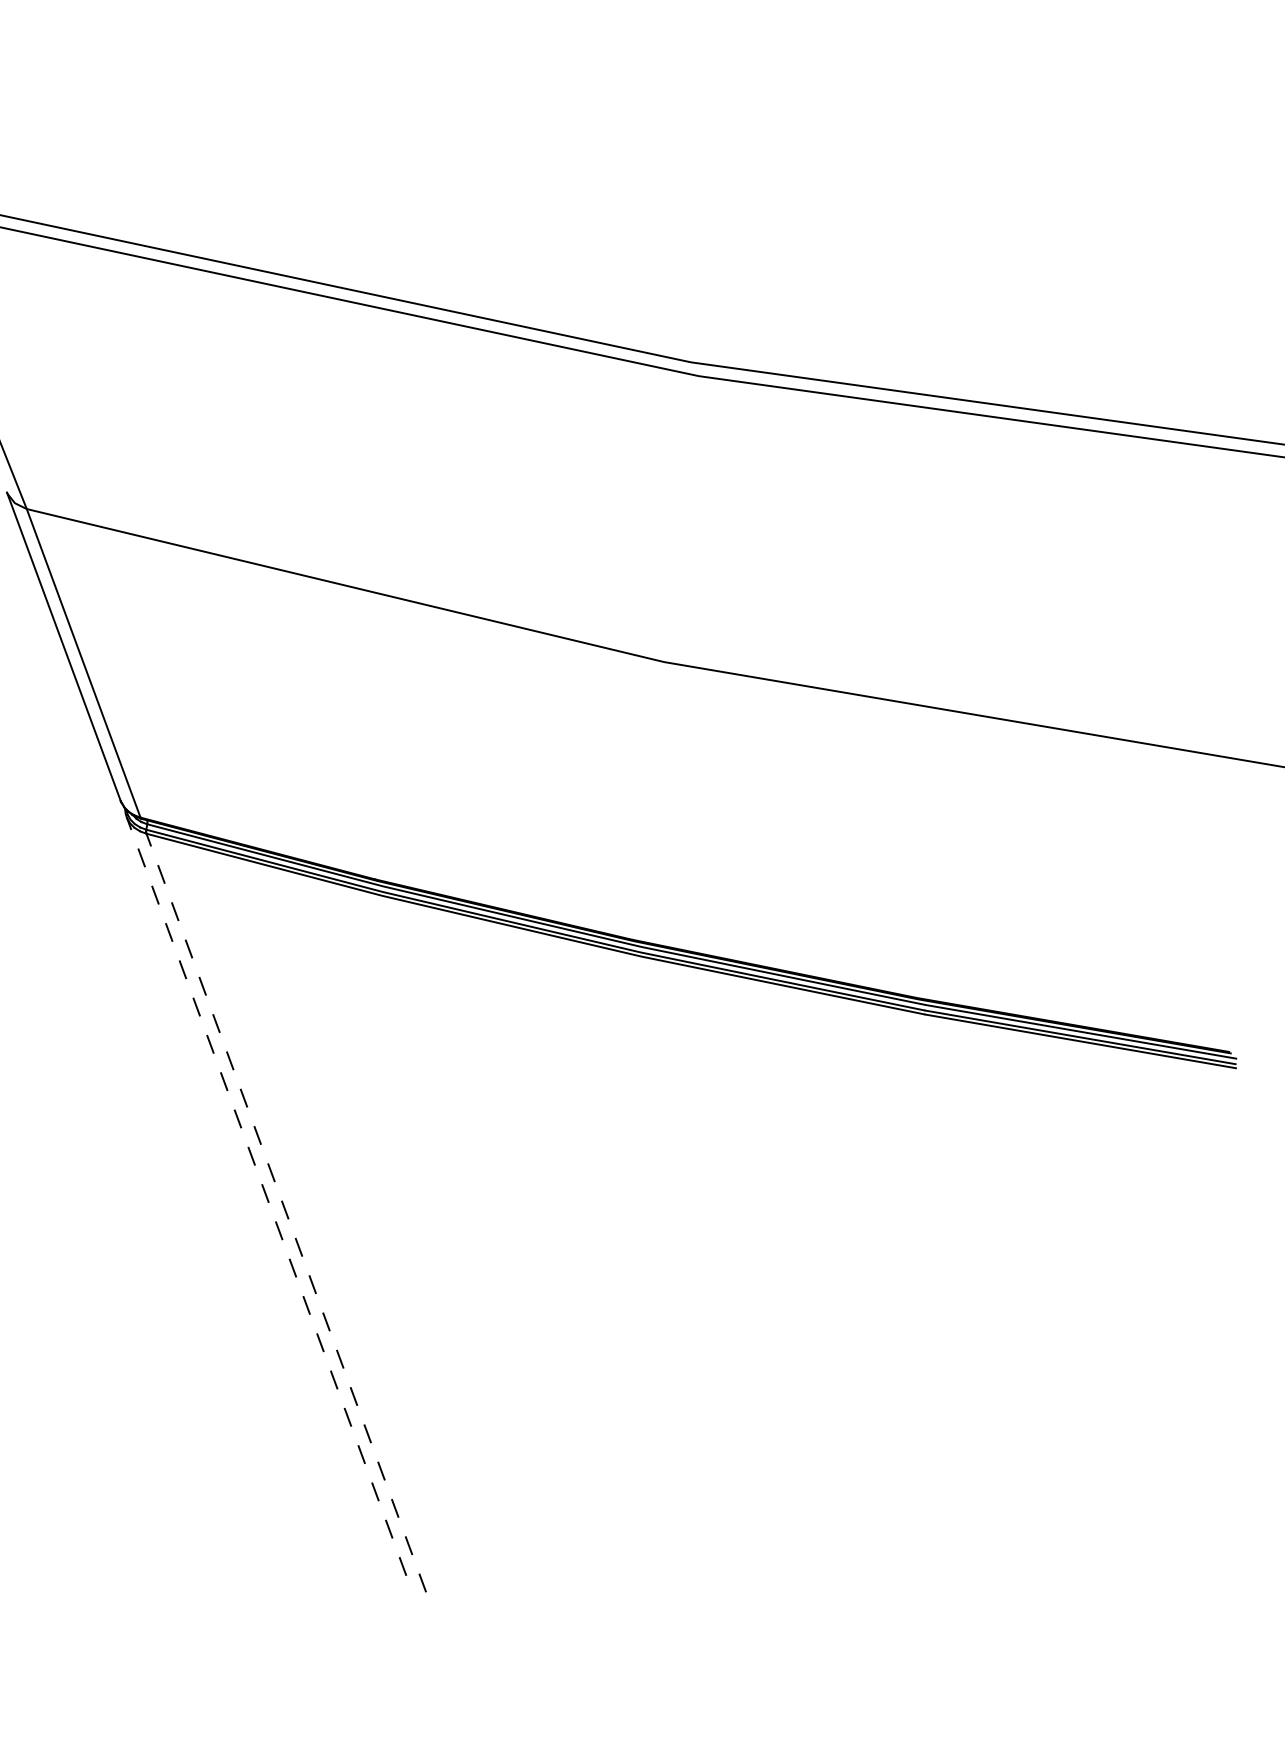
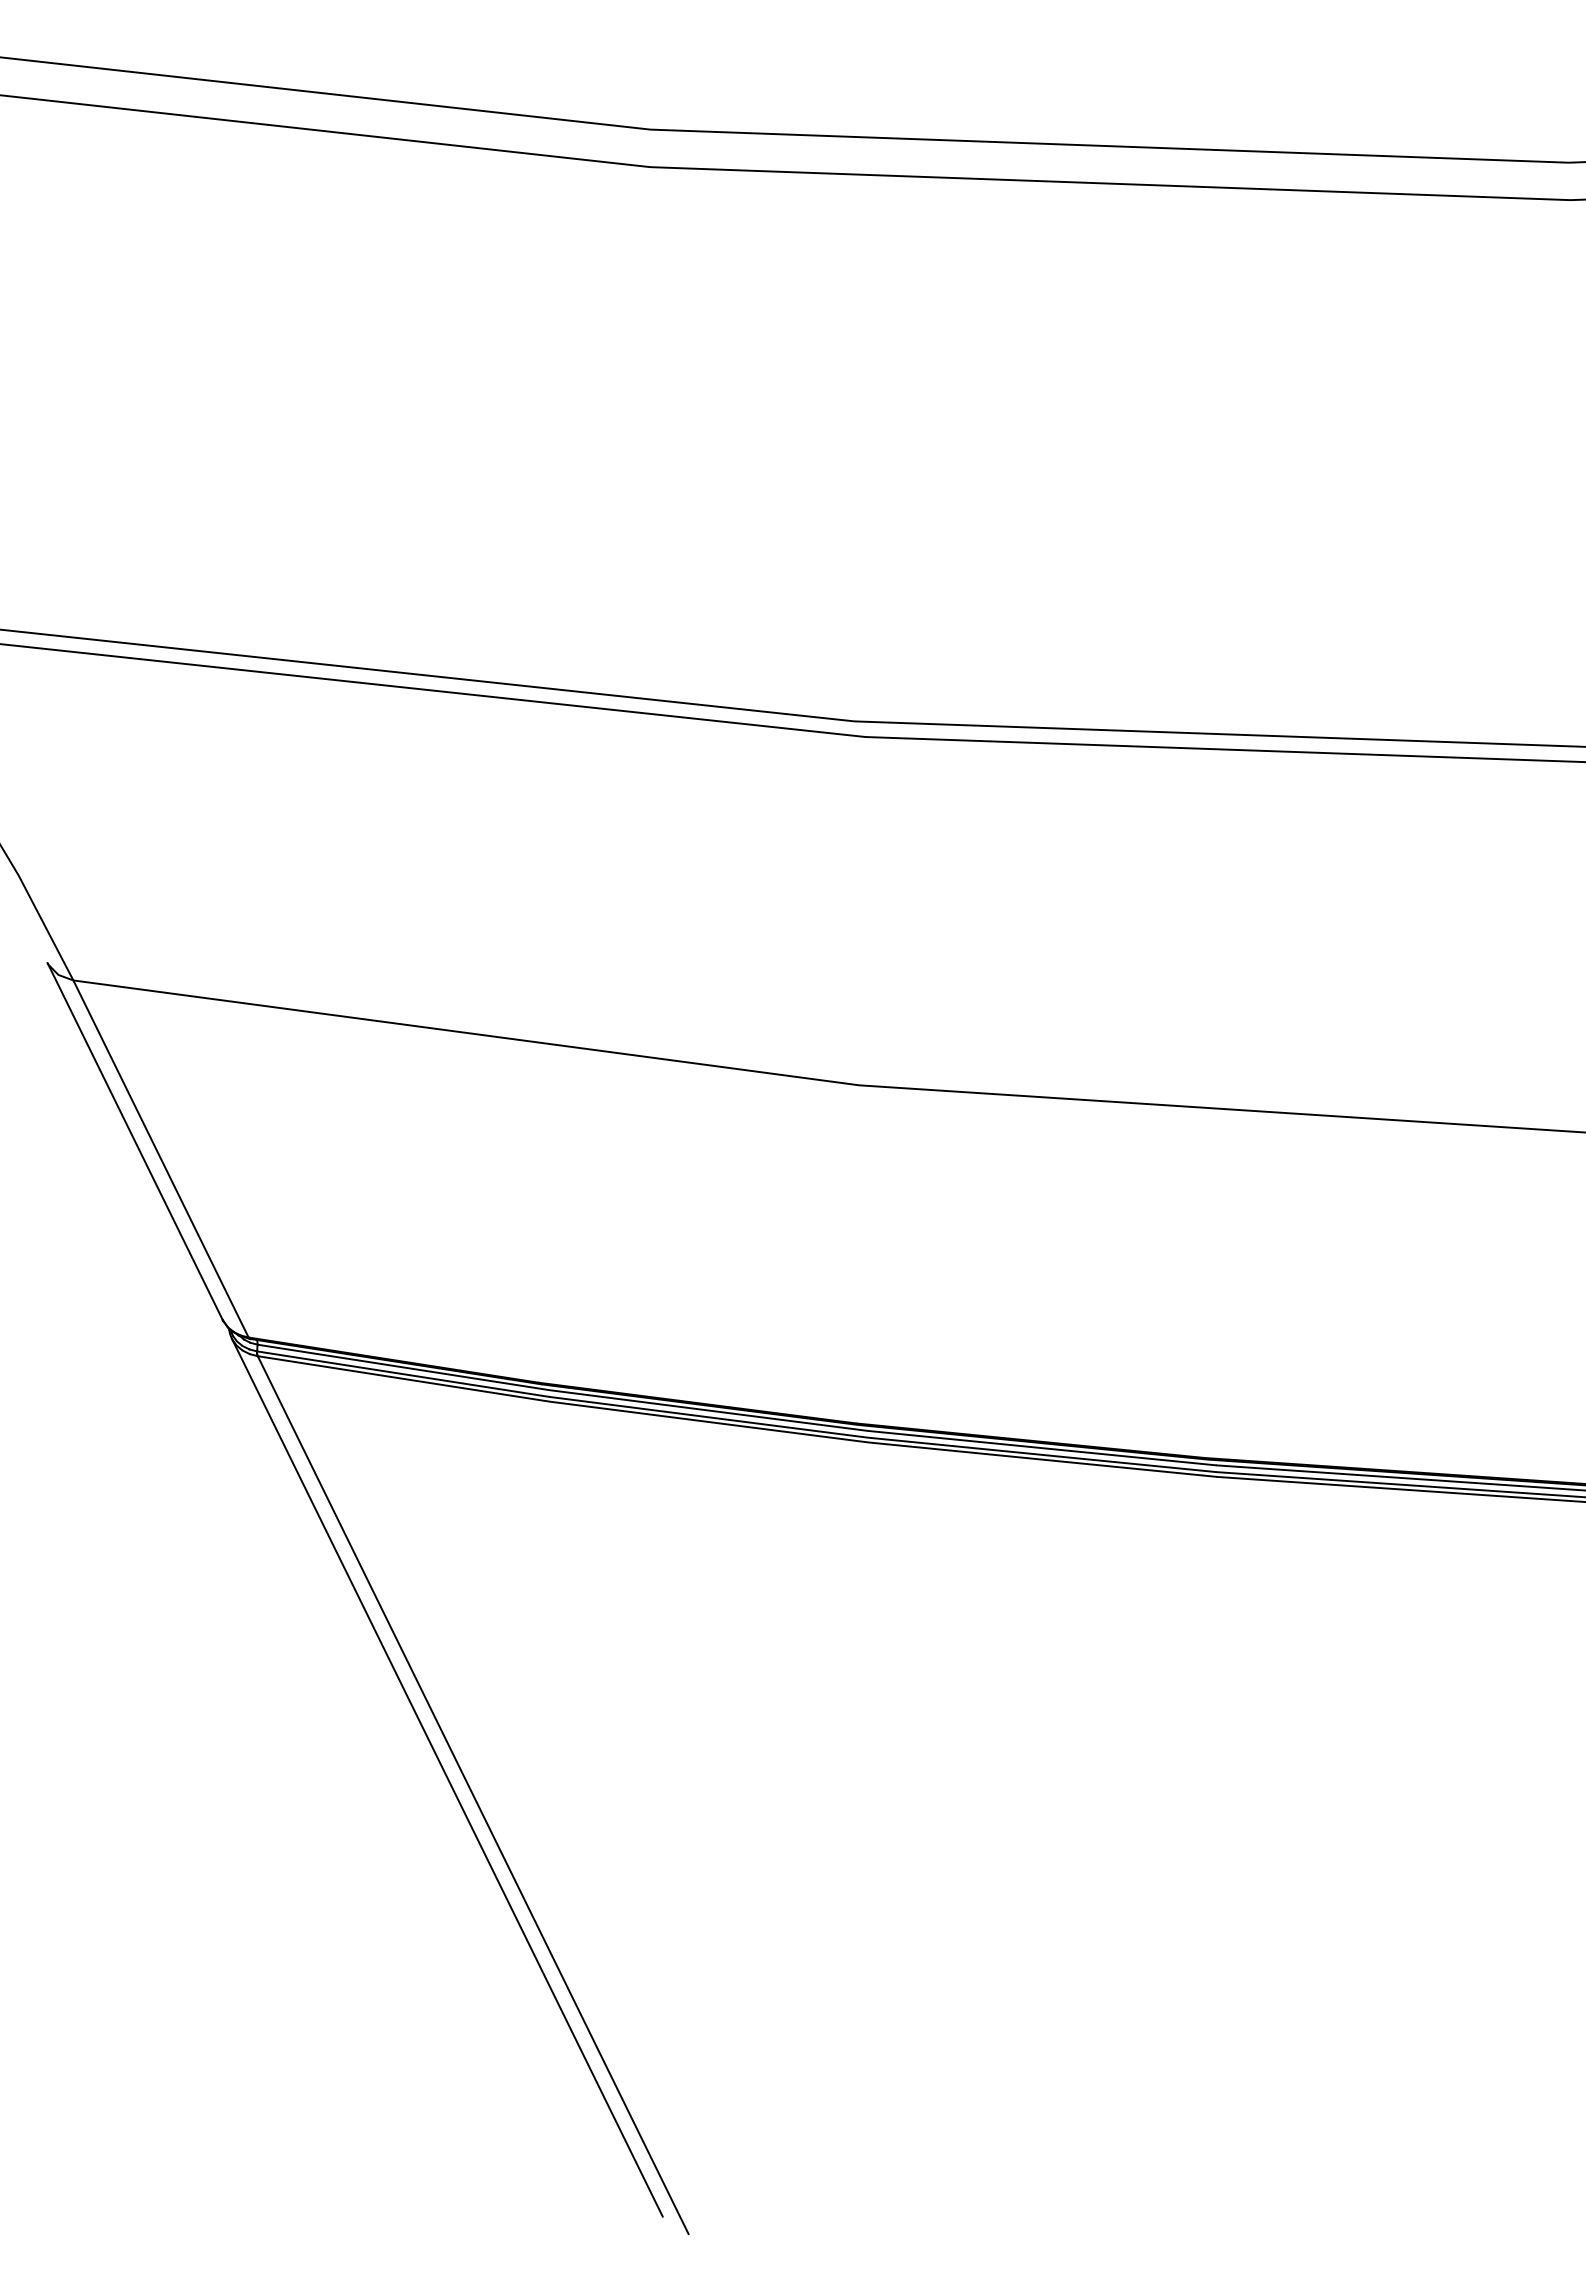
line: (266, 1196) -> (447, 1777), dashed -> solid
line: (286, 1213) -> (473, 1795), dashed -> solid

